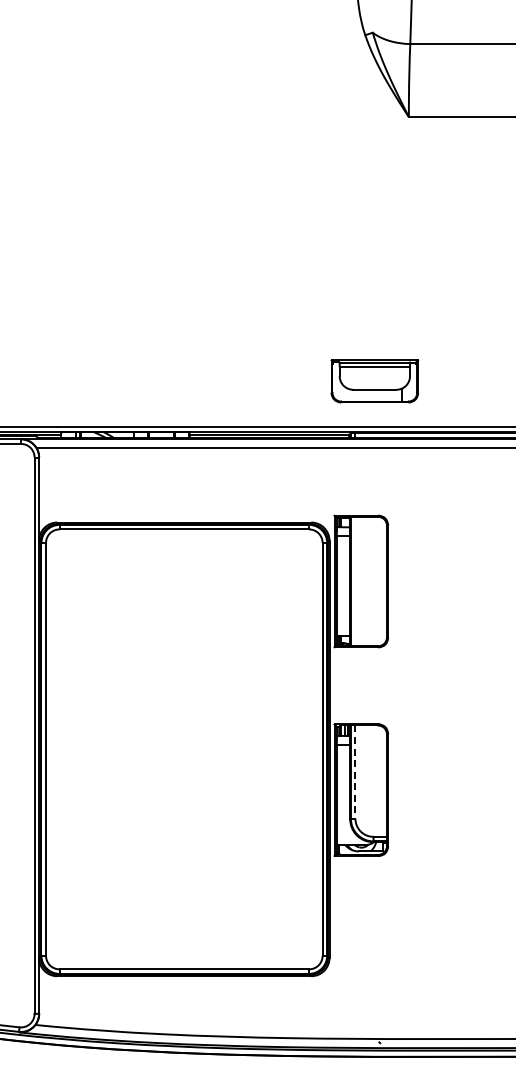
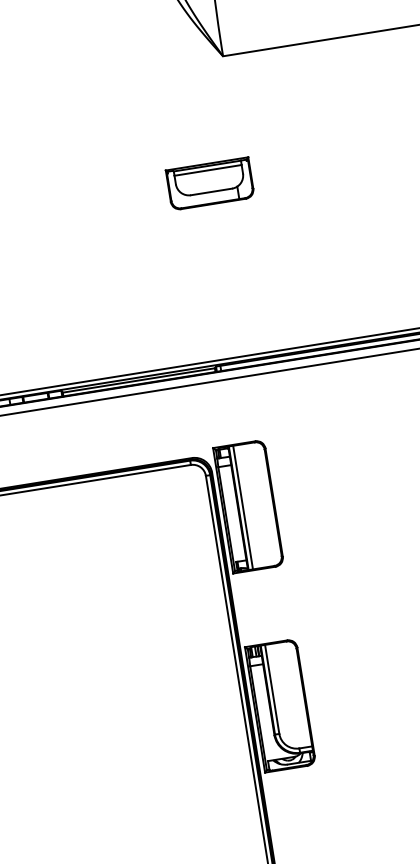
part: (374, 381) -> (209, 184), moved
line: (355, 581) -> (243, 507), added
line: (355, 772) -> (272, 689), dashed -> solid

